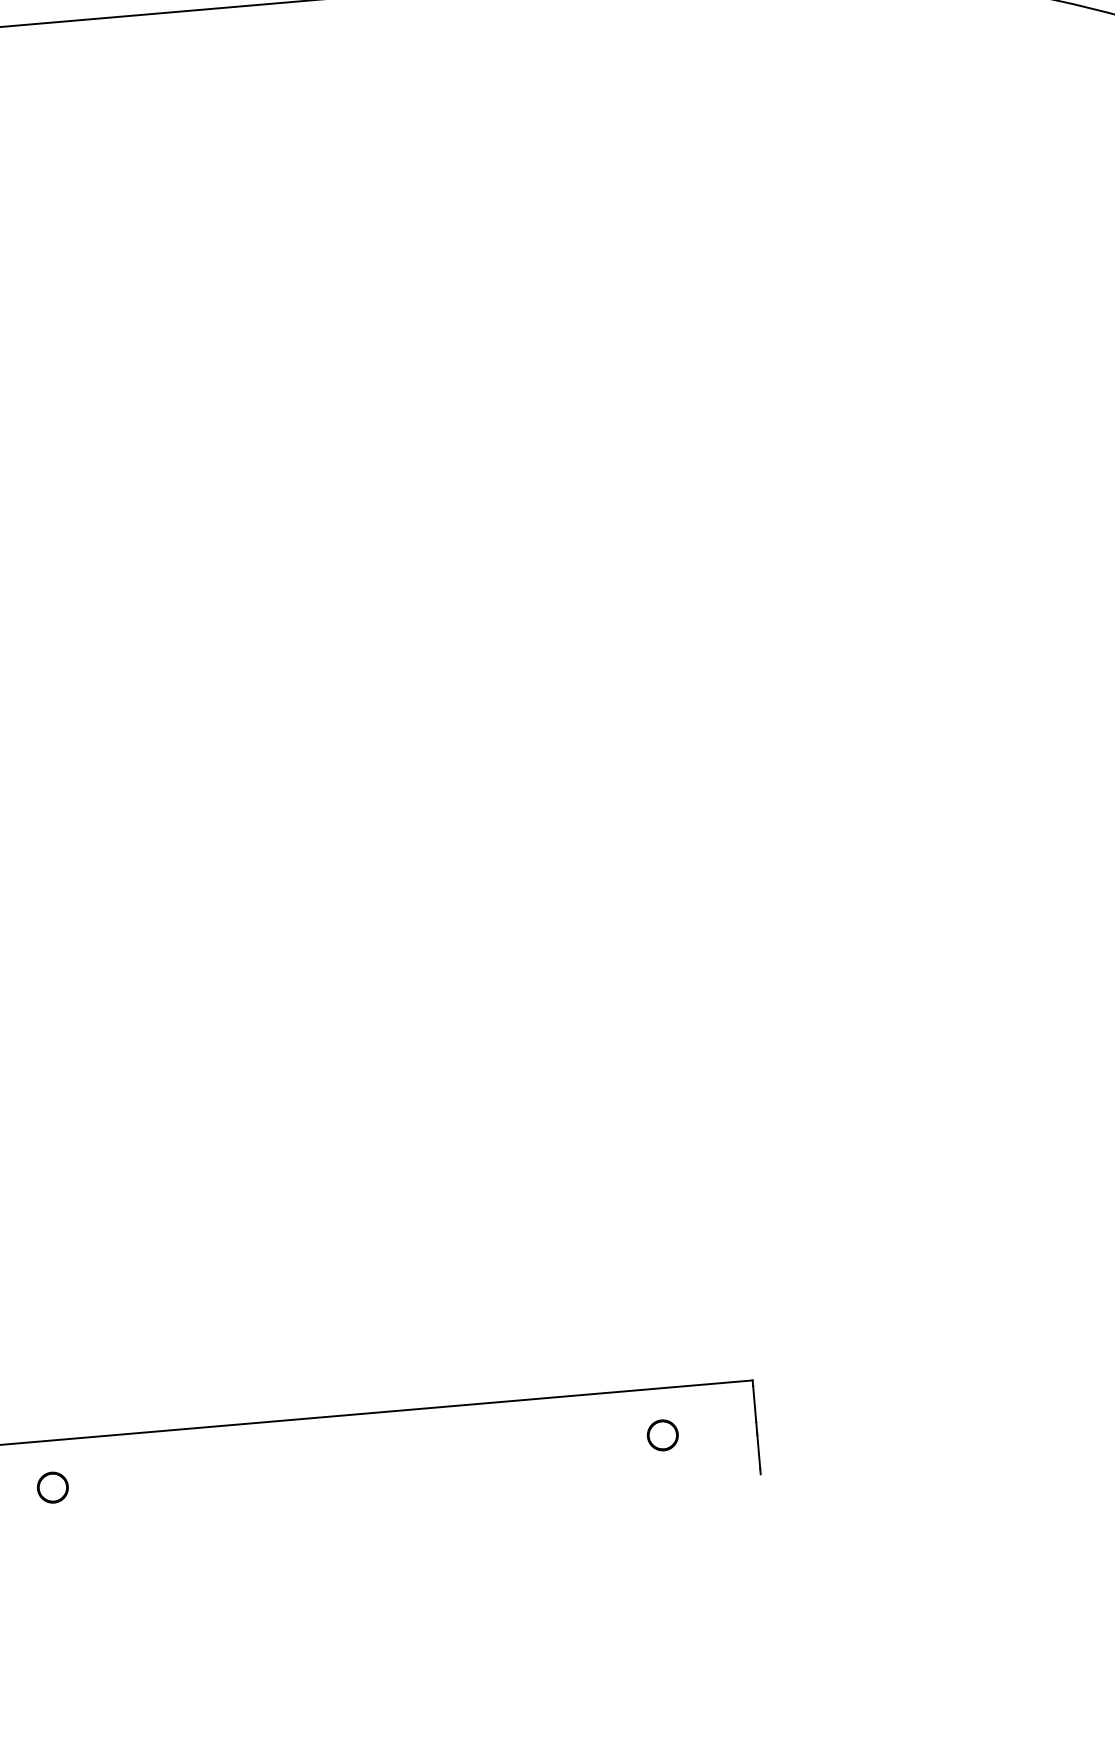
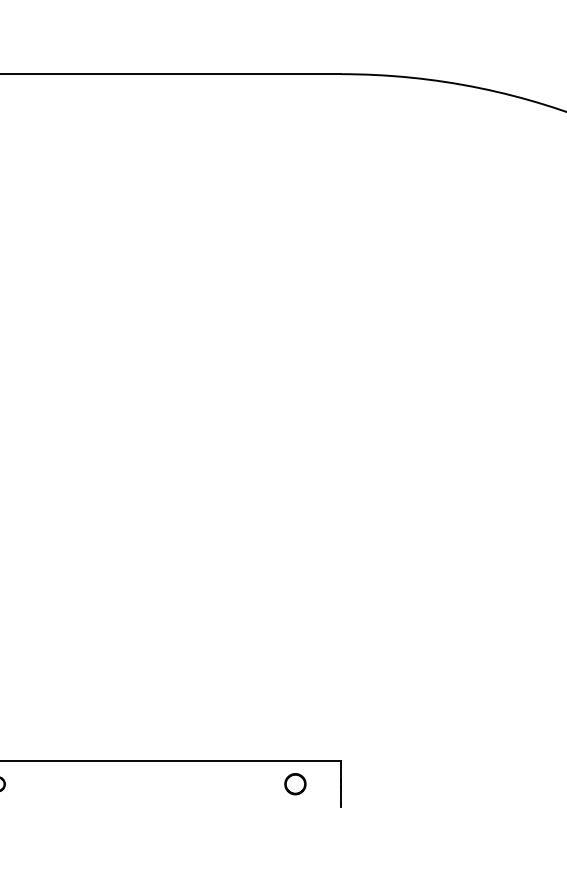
circle: (662, 1435) -> (295, 784), size x1.4

